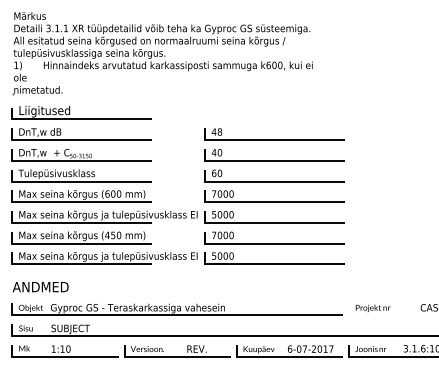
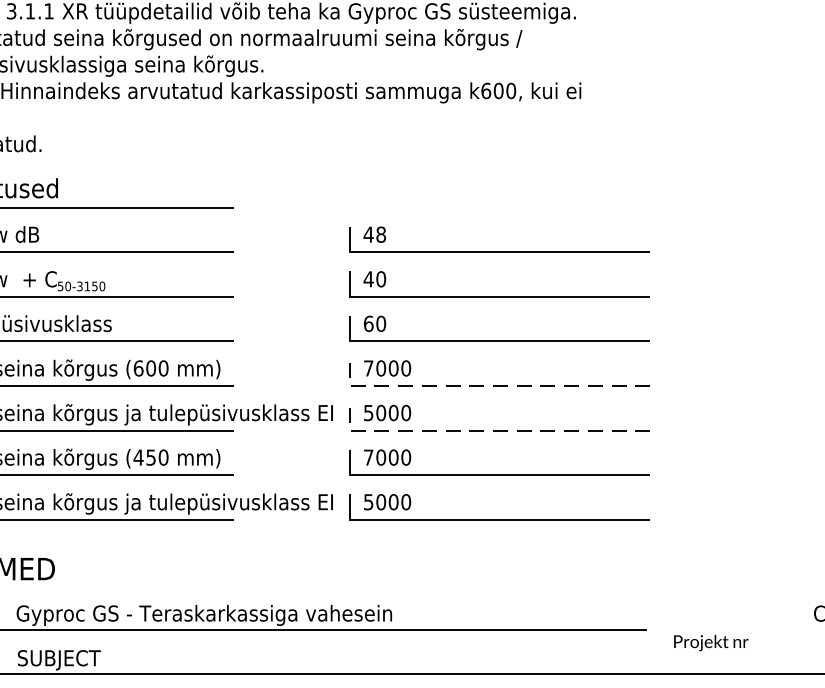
line: (268, 202) -> (485, 386), solid -> dashed
line: (268, 222) -> (485, 429), solid -> dashed
text: (372, 308) -> (710, 643), moved

